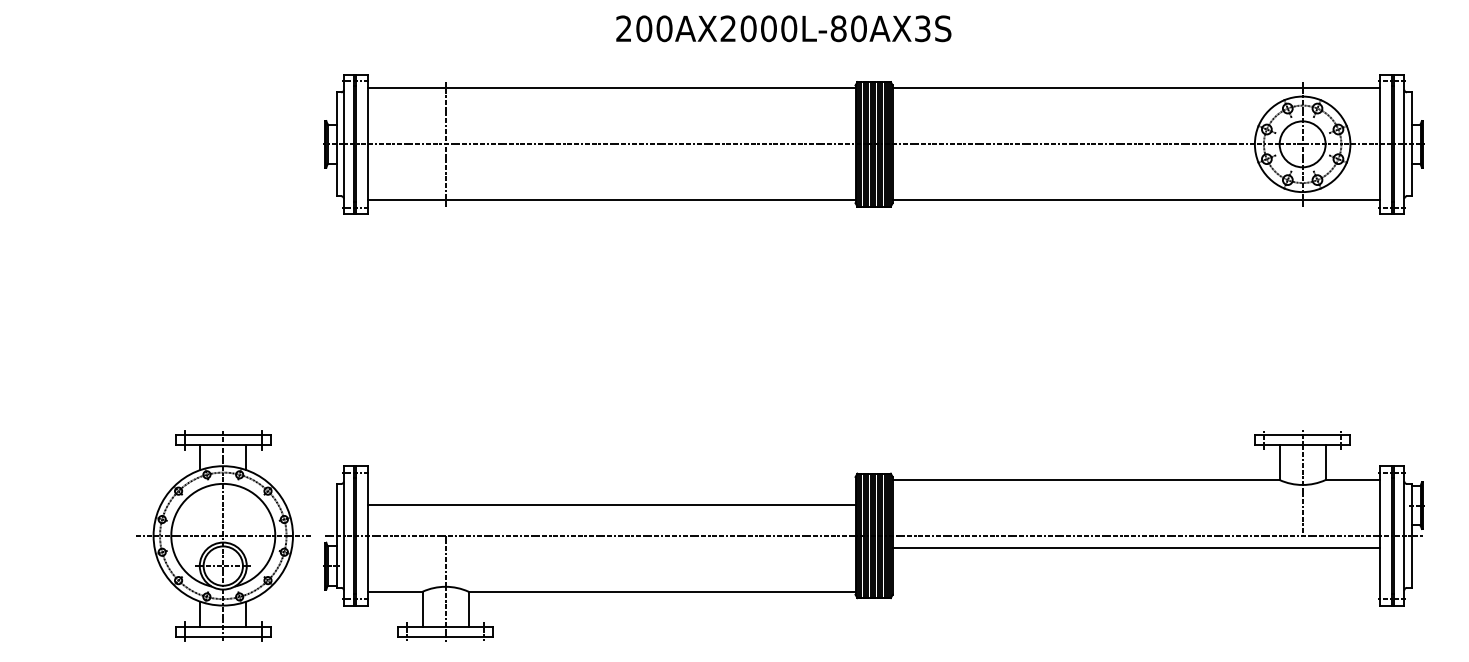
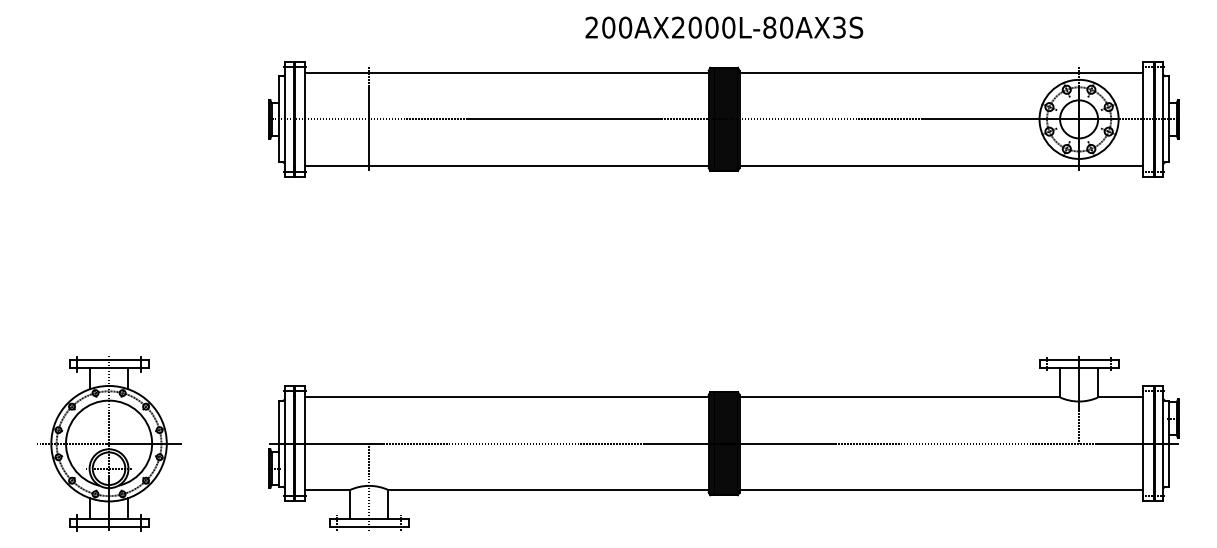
text: (783, 28) -> (724, 27), moved
line: (611, 505) -> (506, 397), moved
part: (223, 535) -> (109, 443), moved
line: (1136, 547) -> (941, 489), moved

